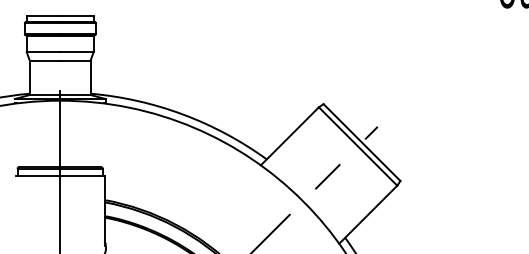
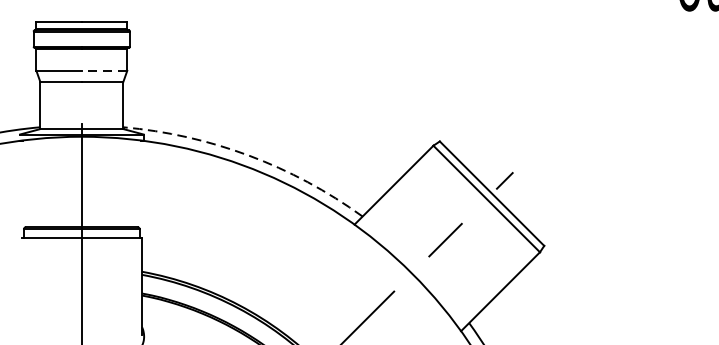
line: (76, 52) -> (103, 71), solid -> dashed
arc: (183, 114) -> (249, 155), solid -> dashed

